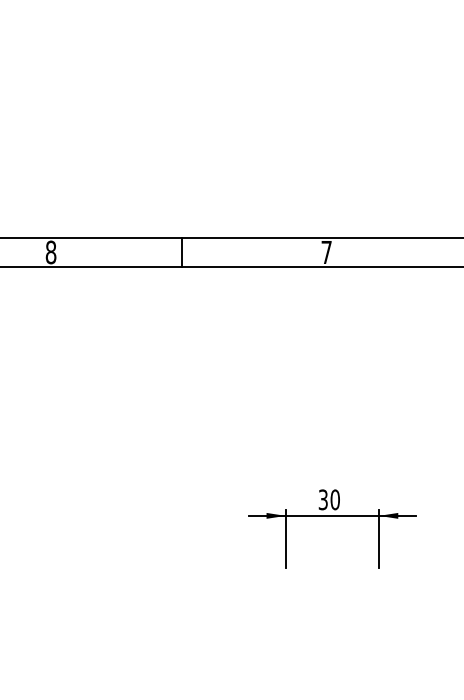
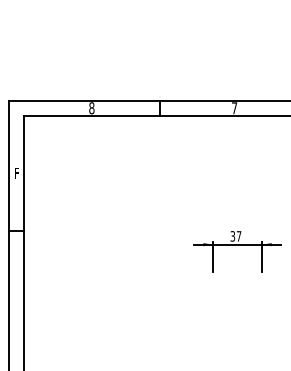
text: (334, 500) -> (238, 236), 30 -> 37

